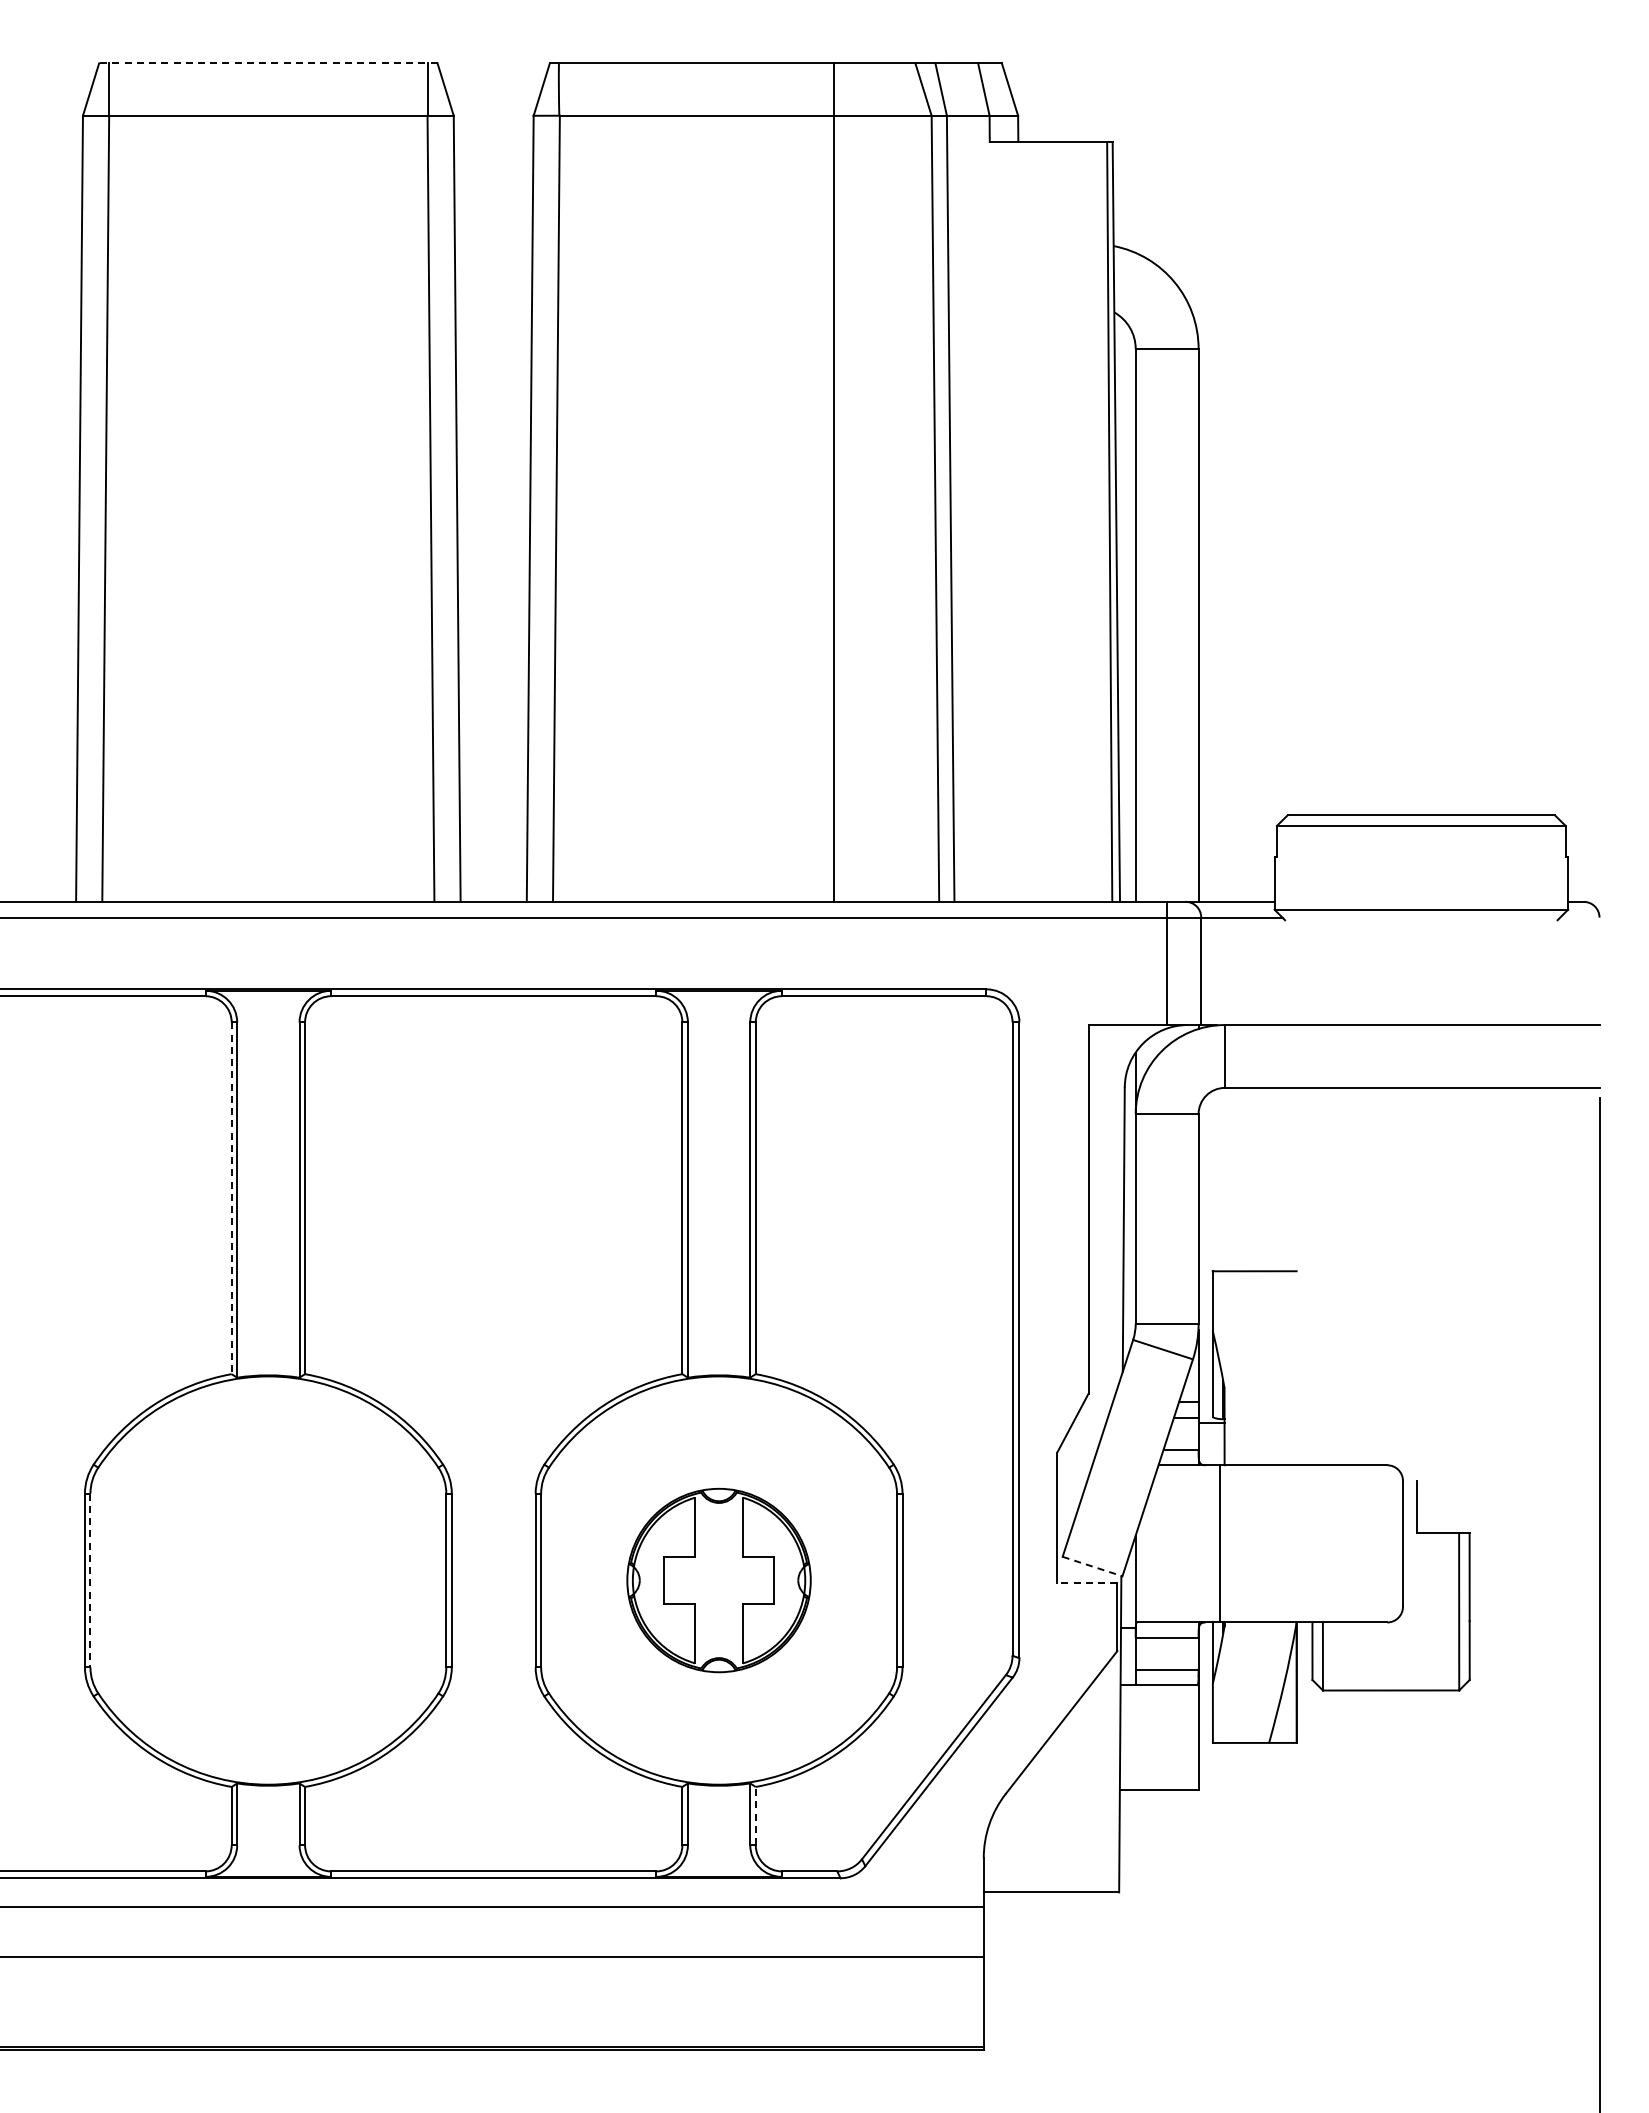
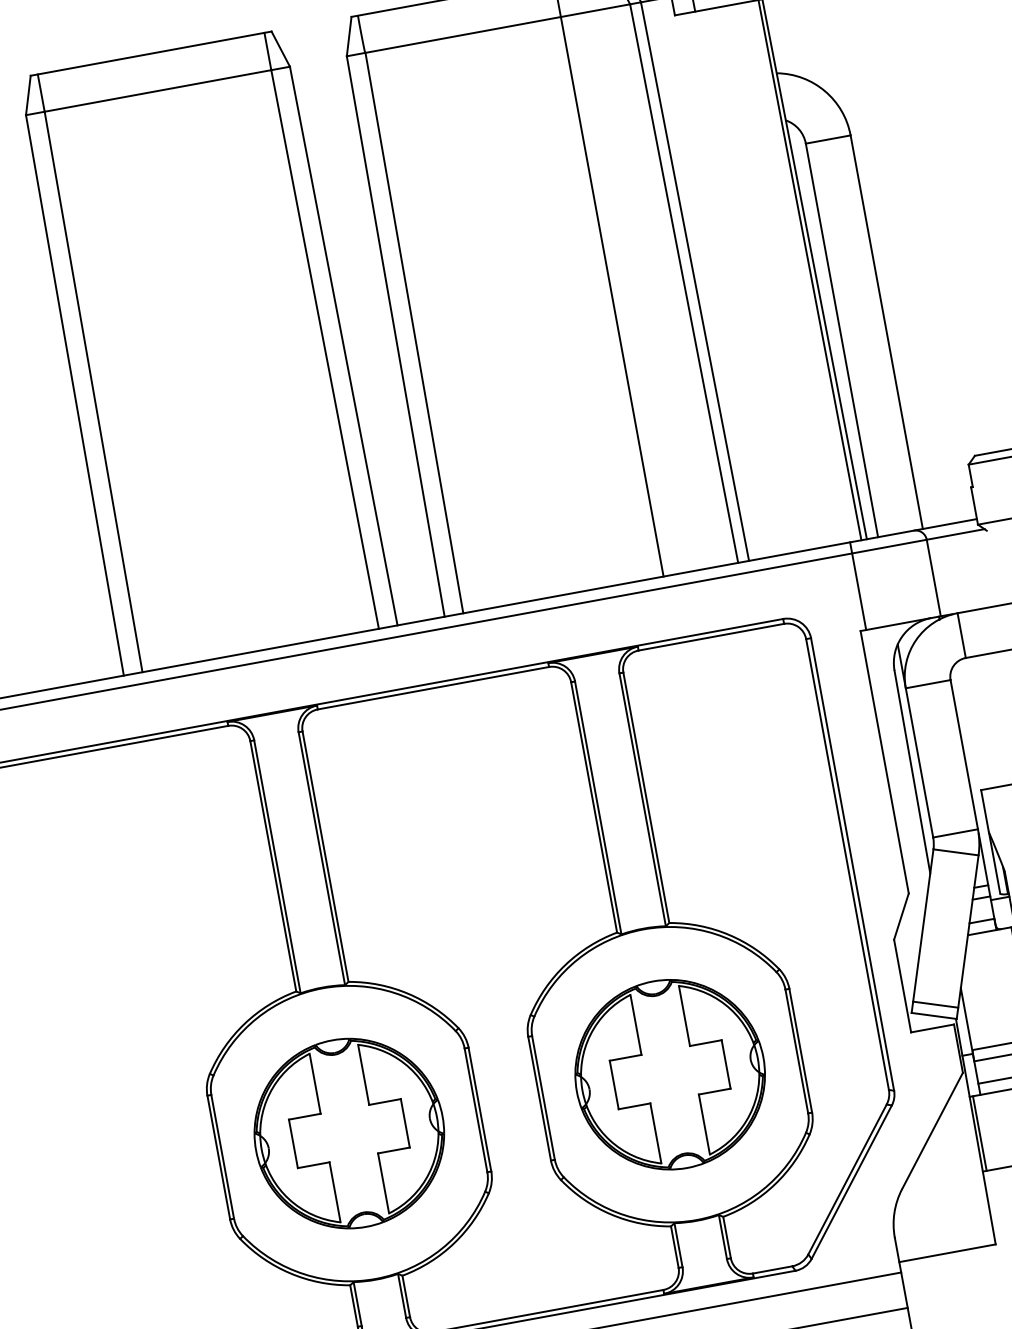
line: (267, 63) -> (150, 53), dashed -> solid
line: (1167, 963) -> (858, 586), moved
line: (231, 1198) -> (273, 866), dashed -> solid
line: (1097, 1551) -> (935, 1004), added
line: (1093, 1566) -> (934, 1015), dashed -> solid
line: (90, 1580) -> (222, 1156), dashed -> solid
part: (268, 1580) -> (349, 1133), added
part: (718, 1580) -> (669, 1074), size x1.43
line: (1086, 1583) -> (932, 1028), dashed -> solid
line: (1125, 1737) -> (979, 1133), added
line: (755, 1815) -> (726, 1237), dashed -> solid

